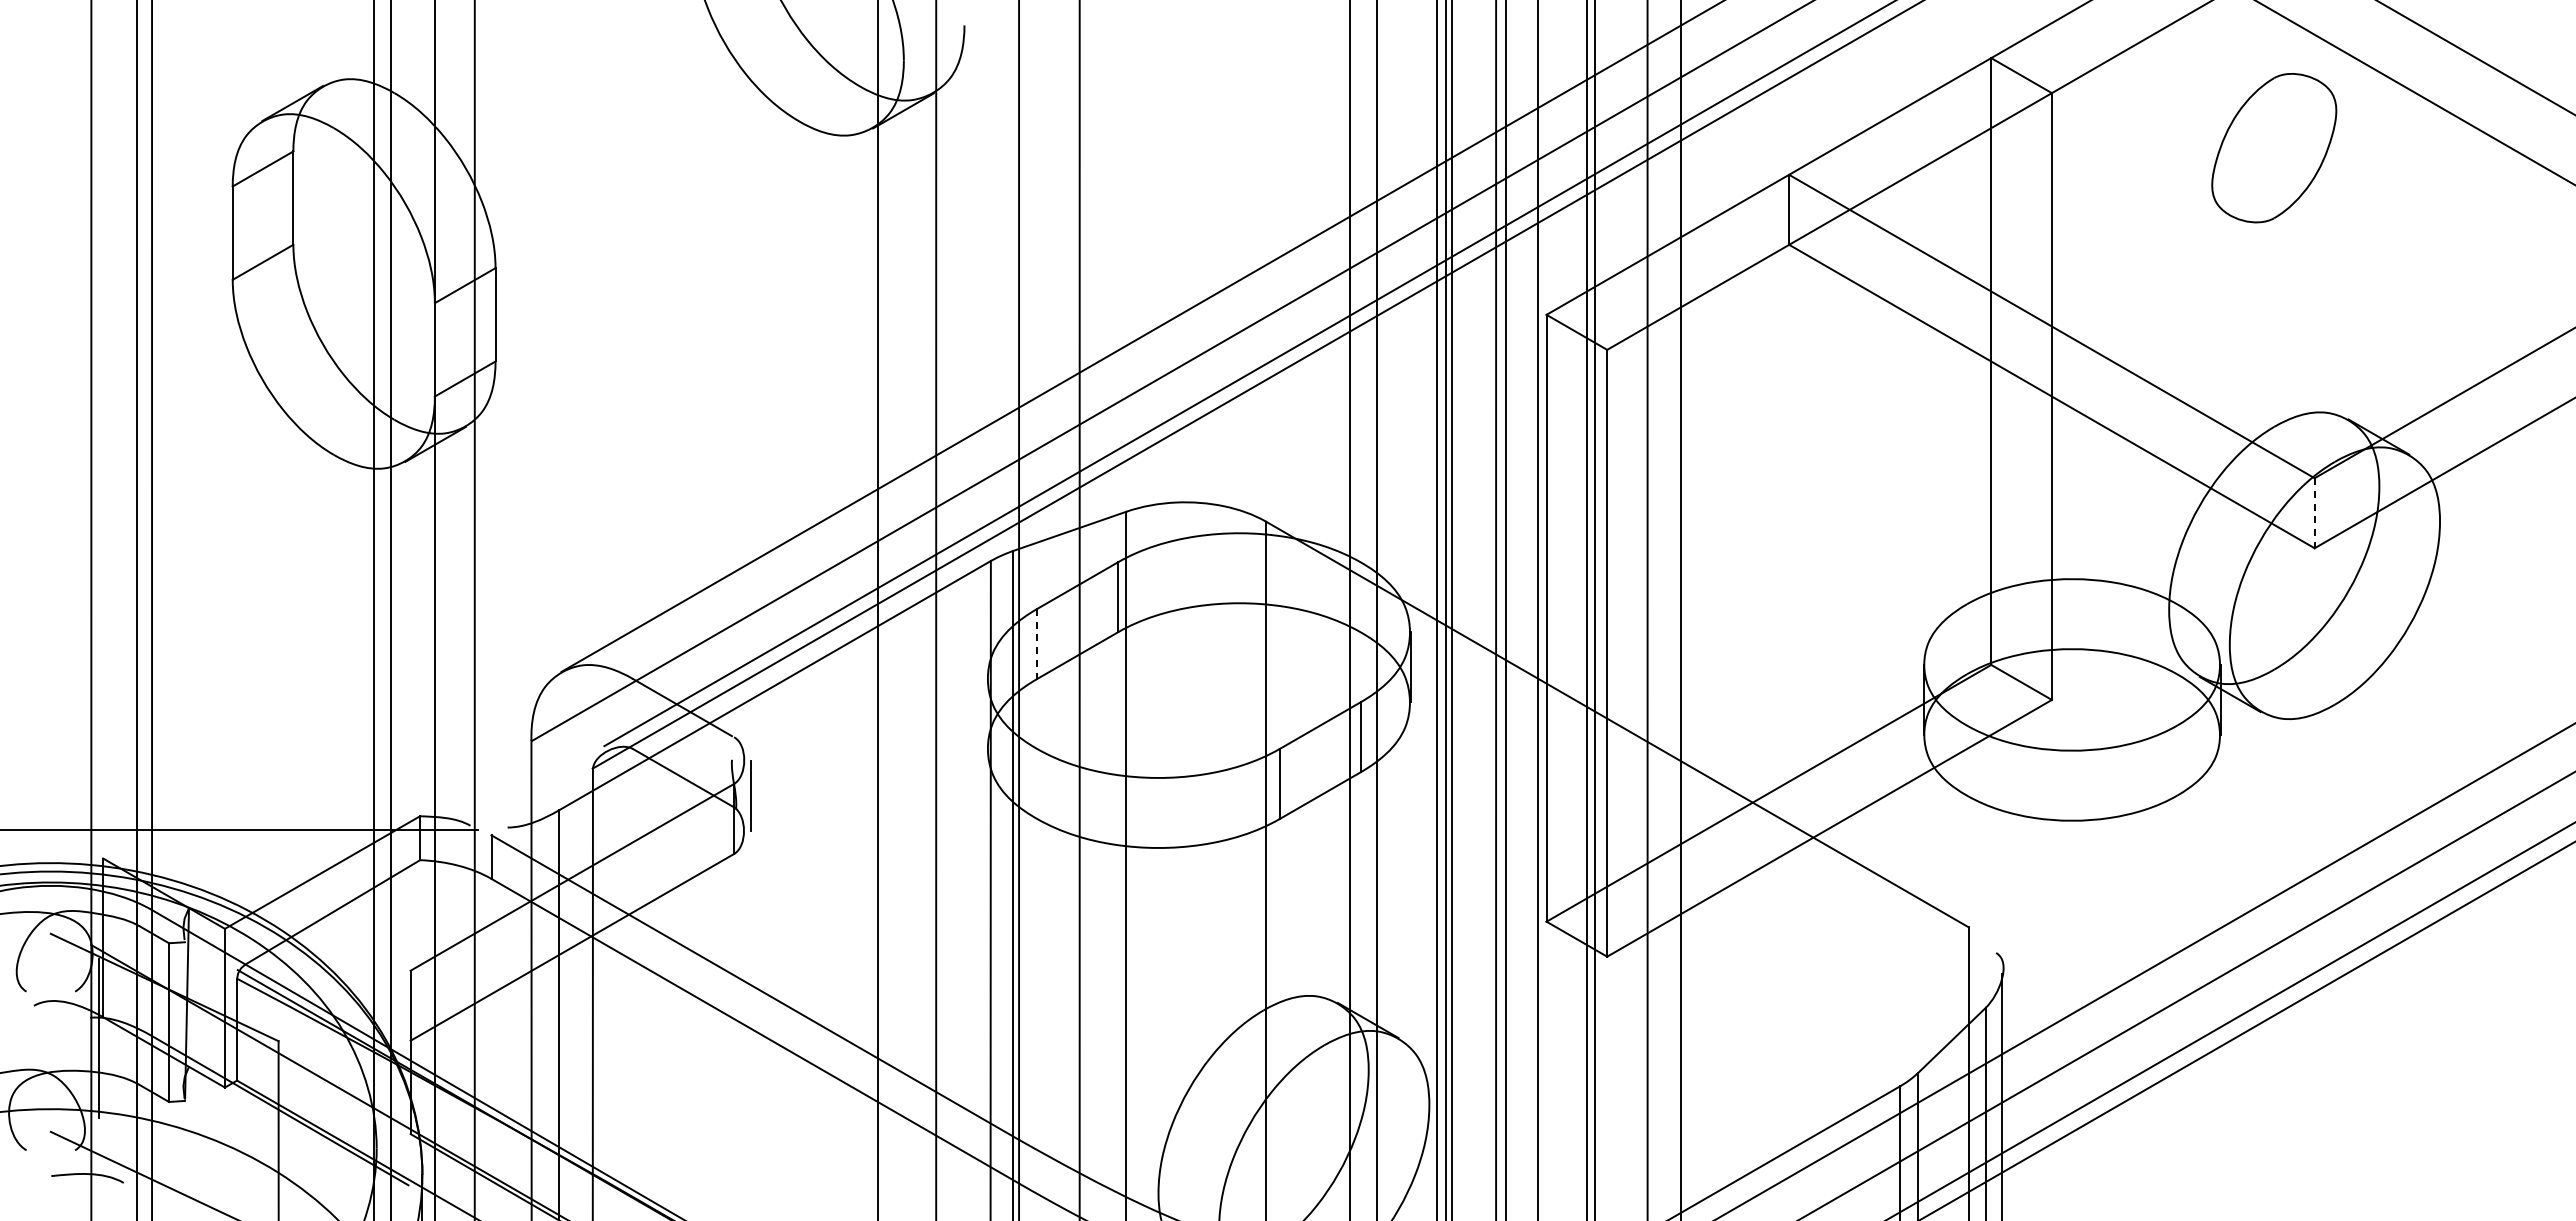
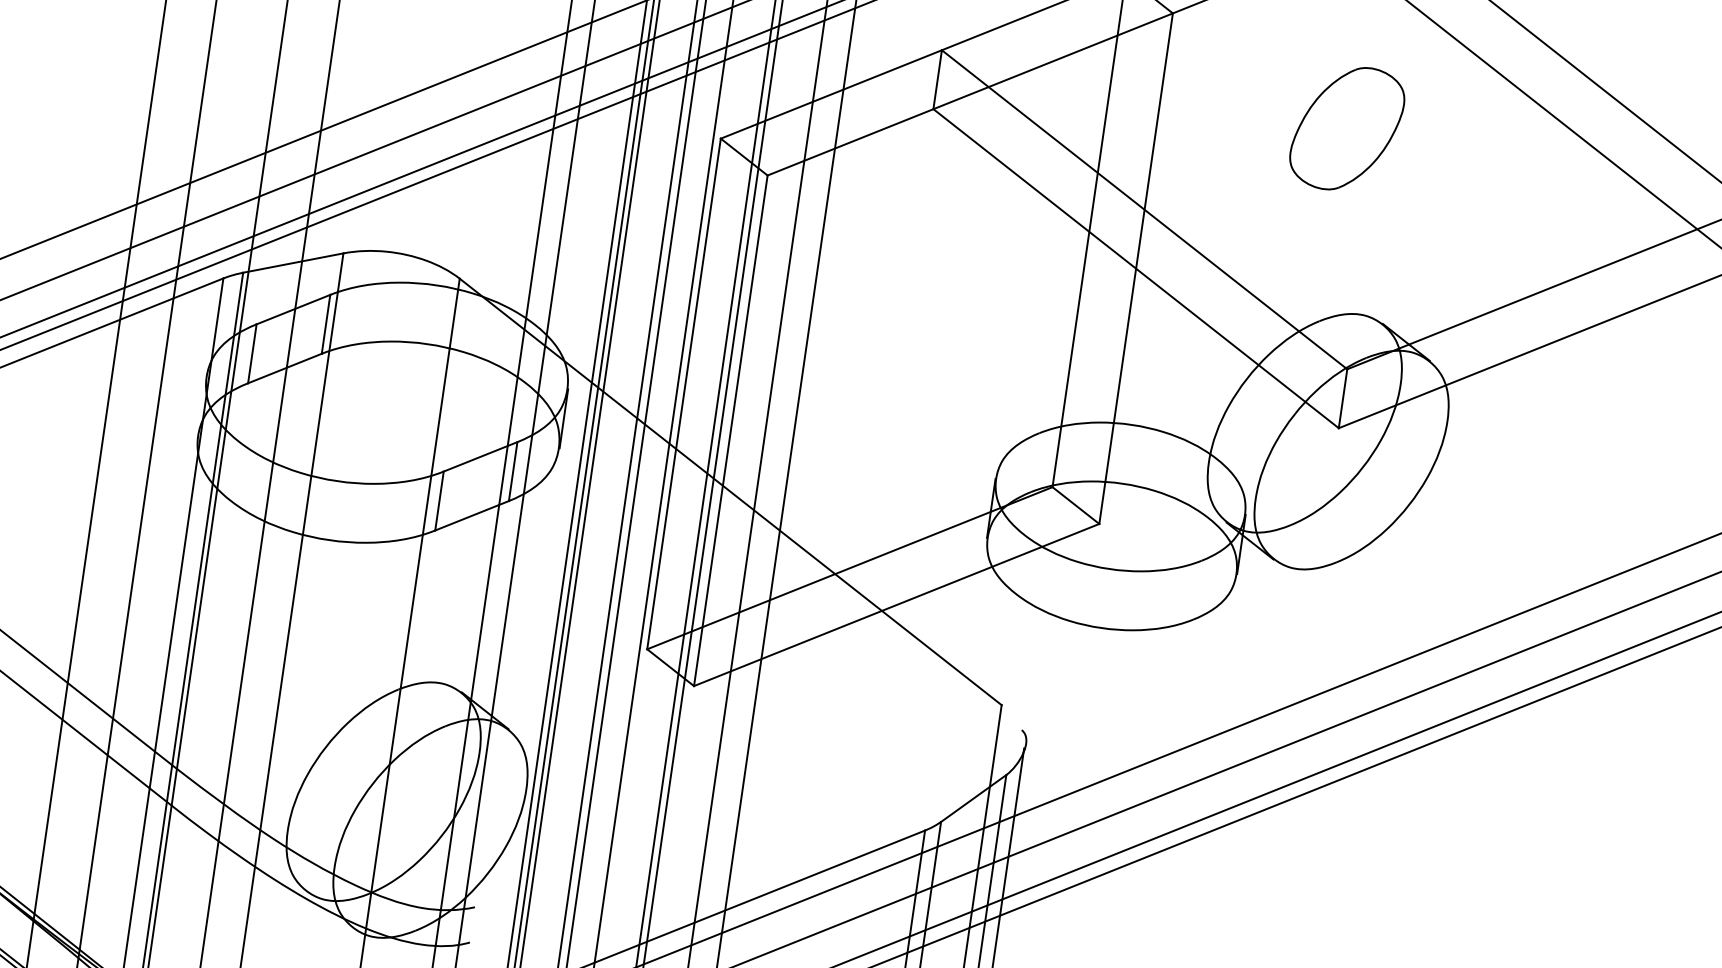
part: (2274, 148) -> (1347, 129), moved
line: (2314, 513) -> (1342, 398), dashed -> solid
line: (1037, 644) -> (252, 354), dashed -> solid

